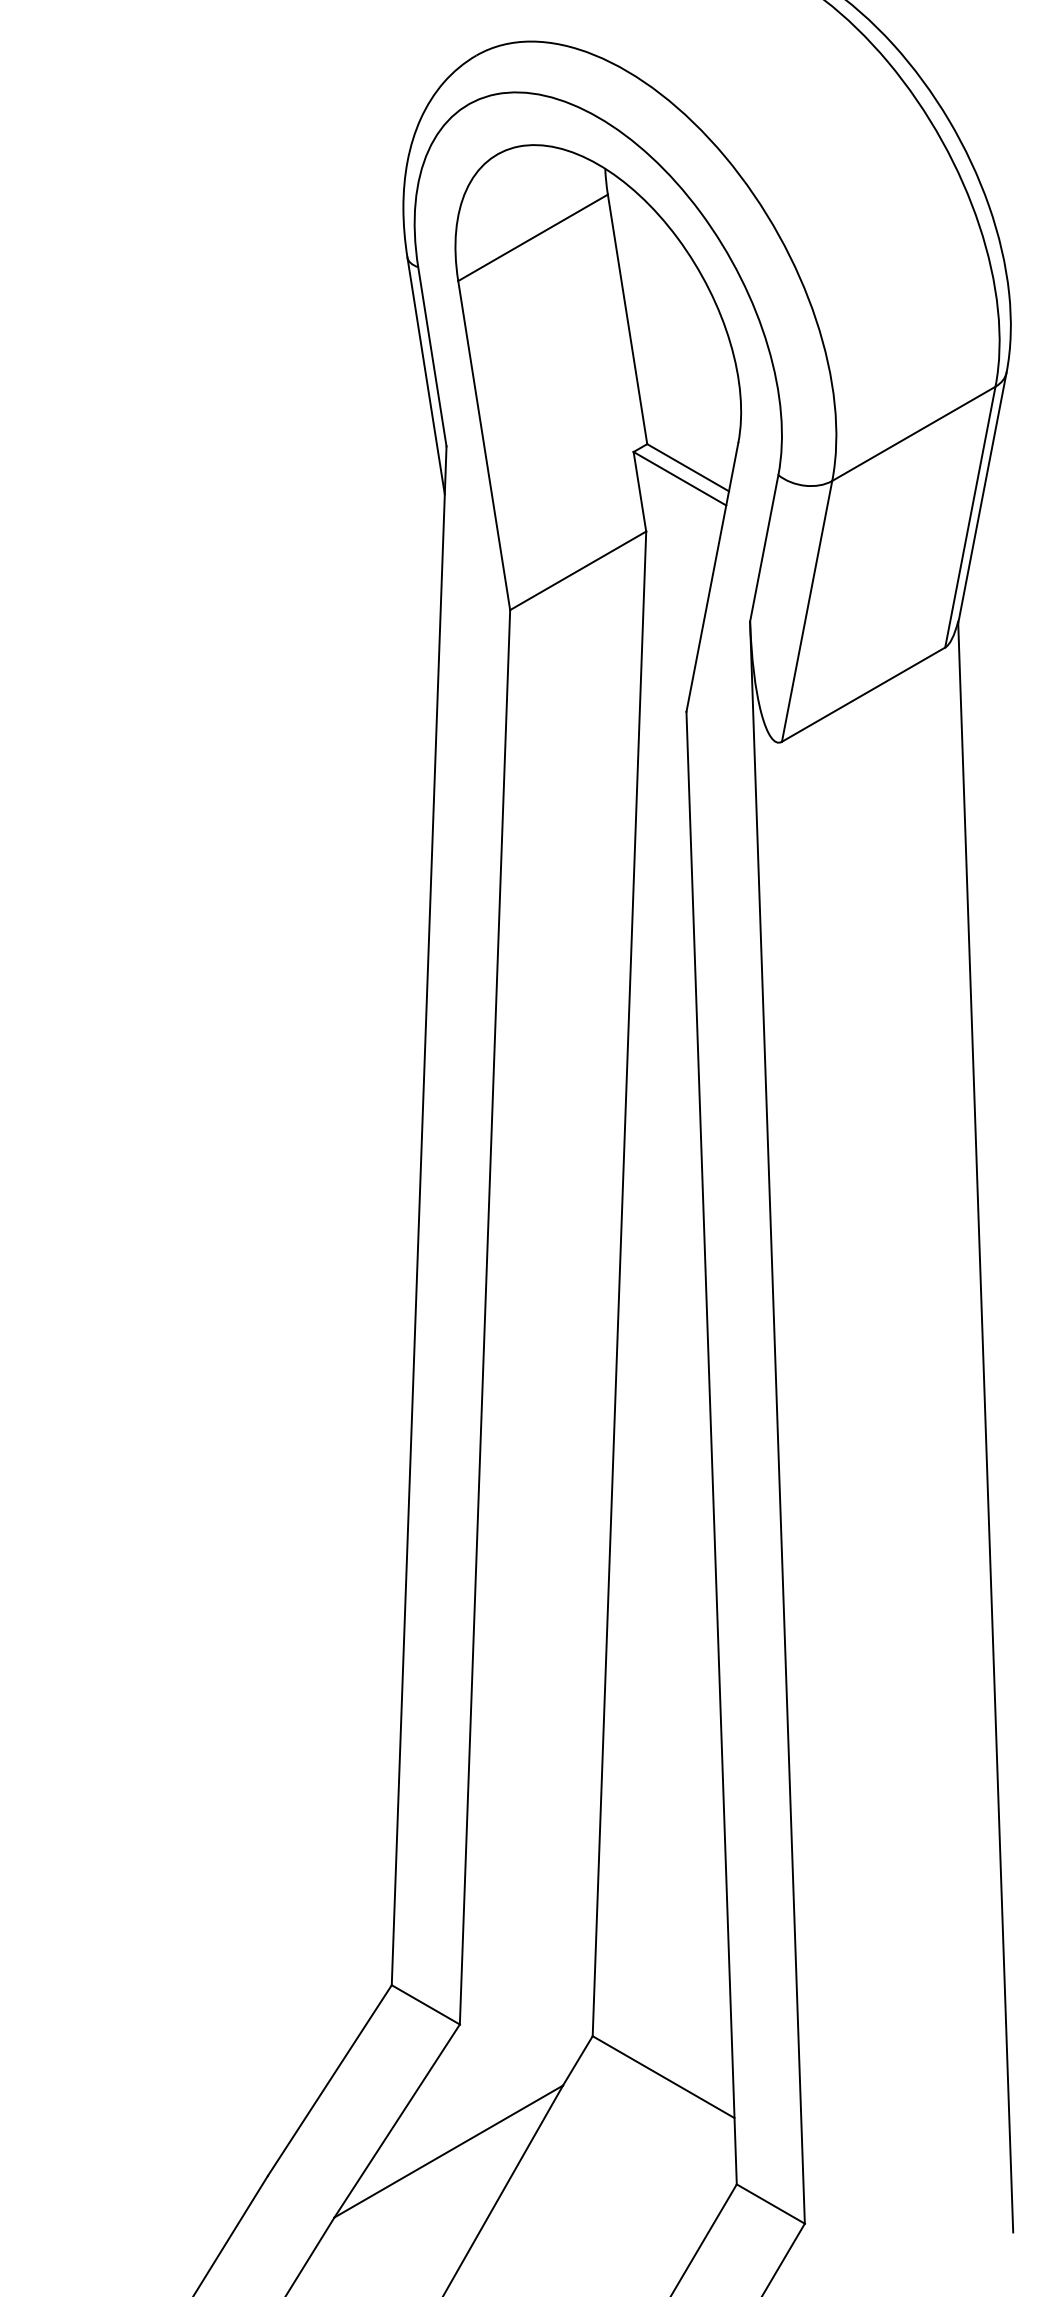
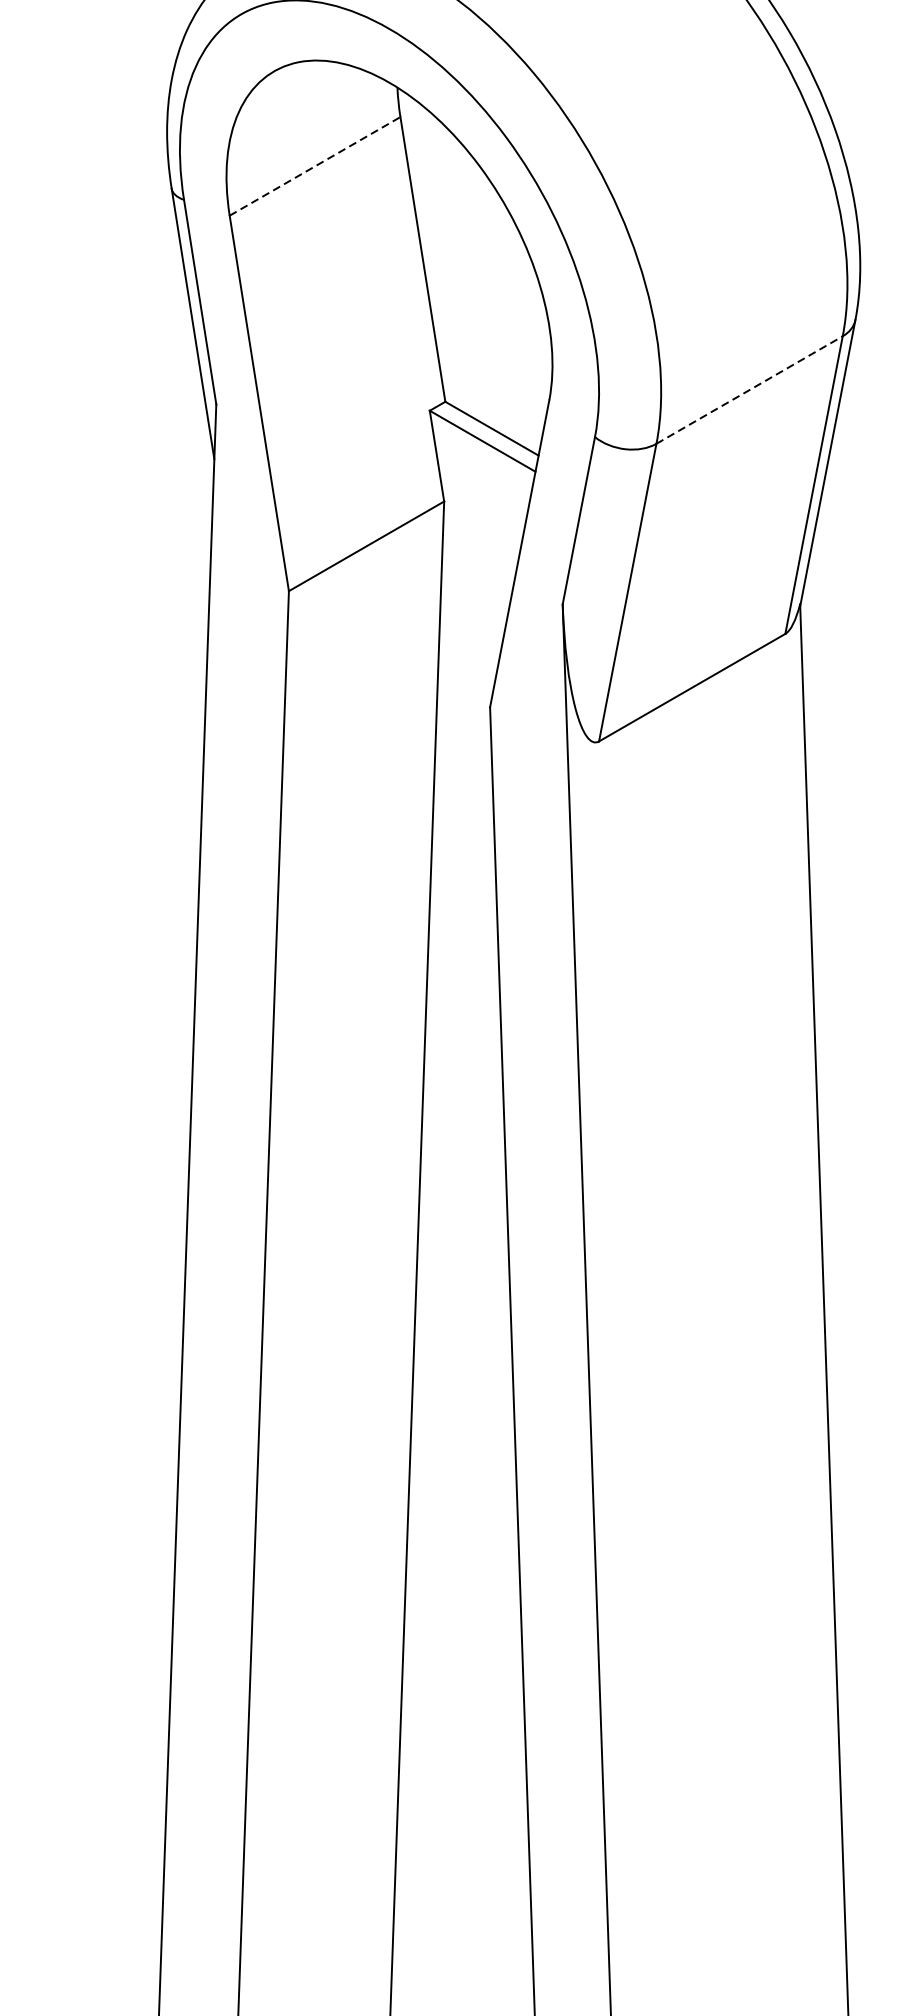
line: (533, 237) -> (315, 165), solid -> dashed
line: (914, 433) -> (750, 389), solid -> dashed

